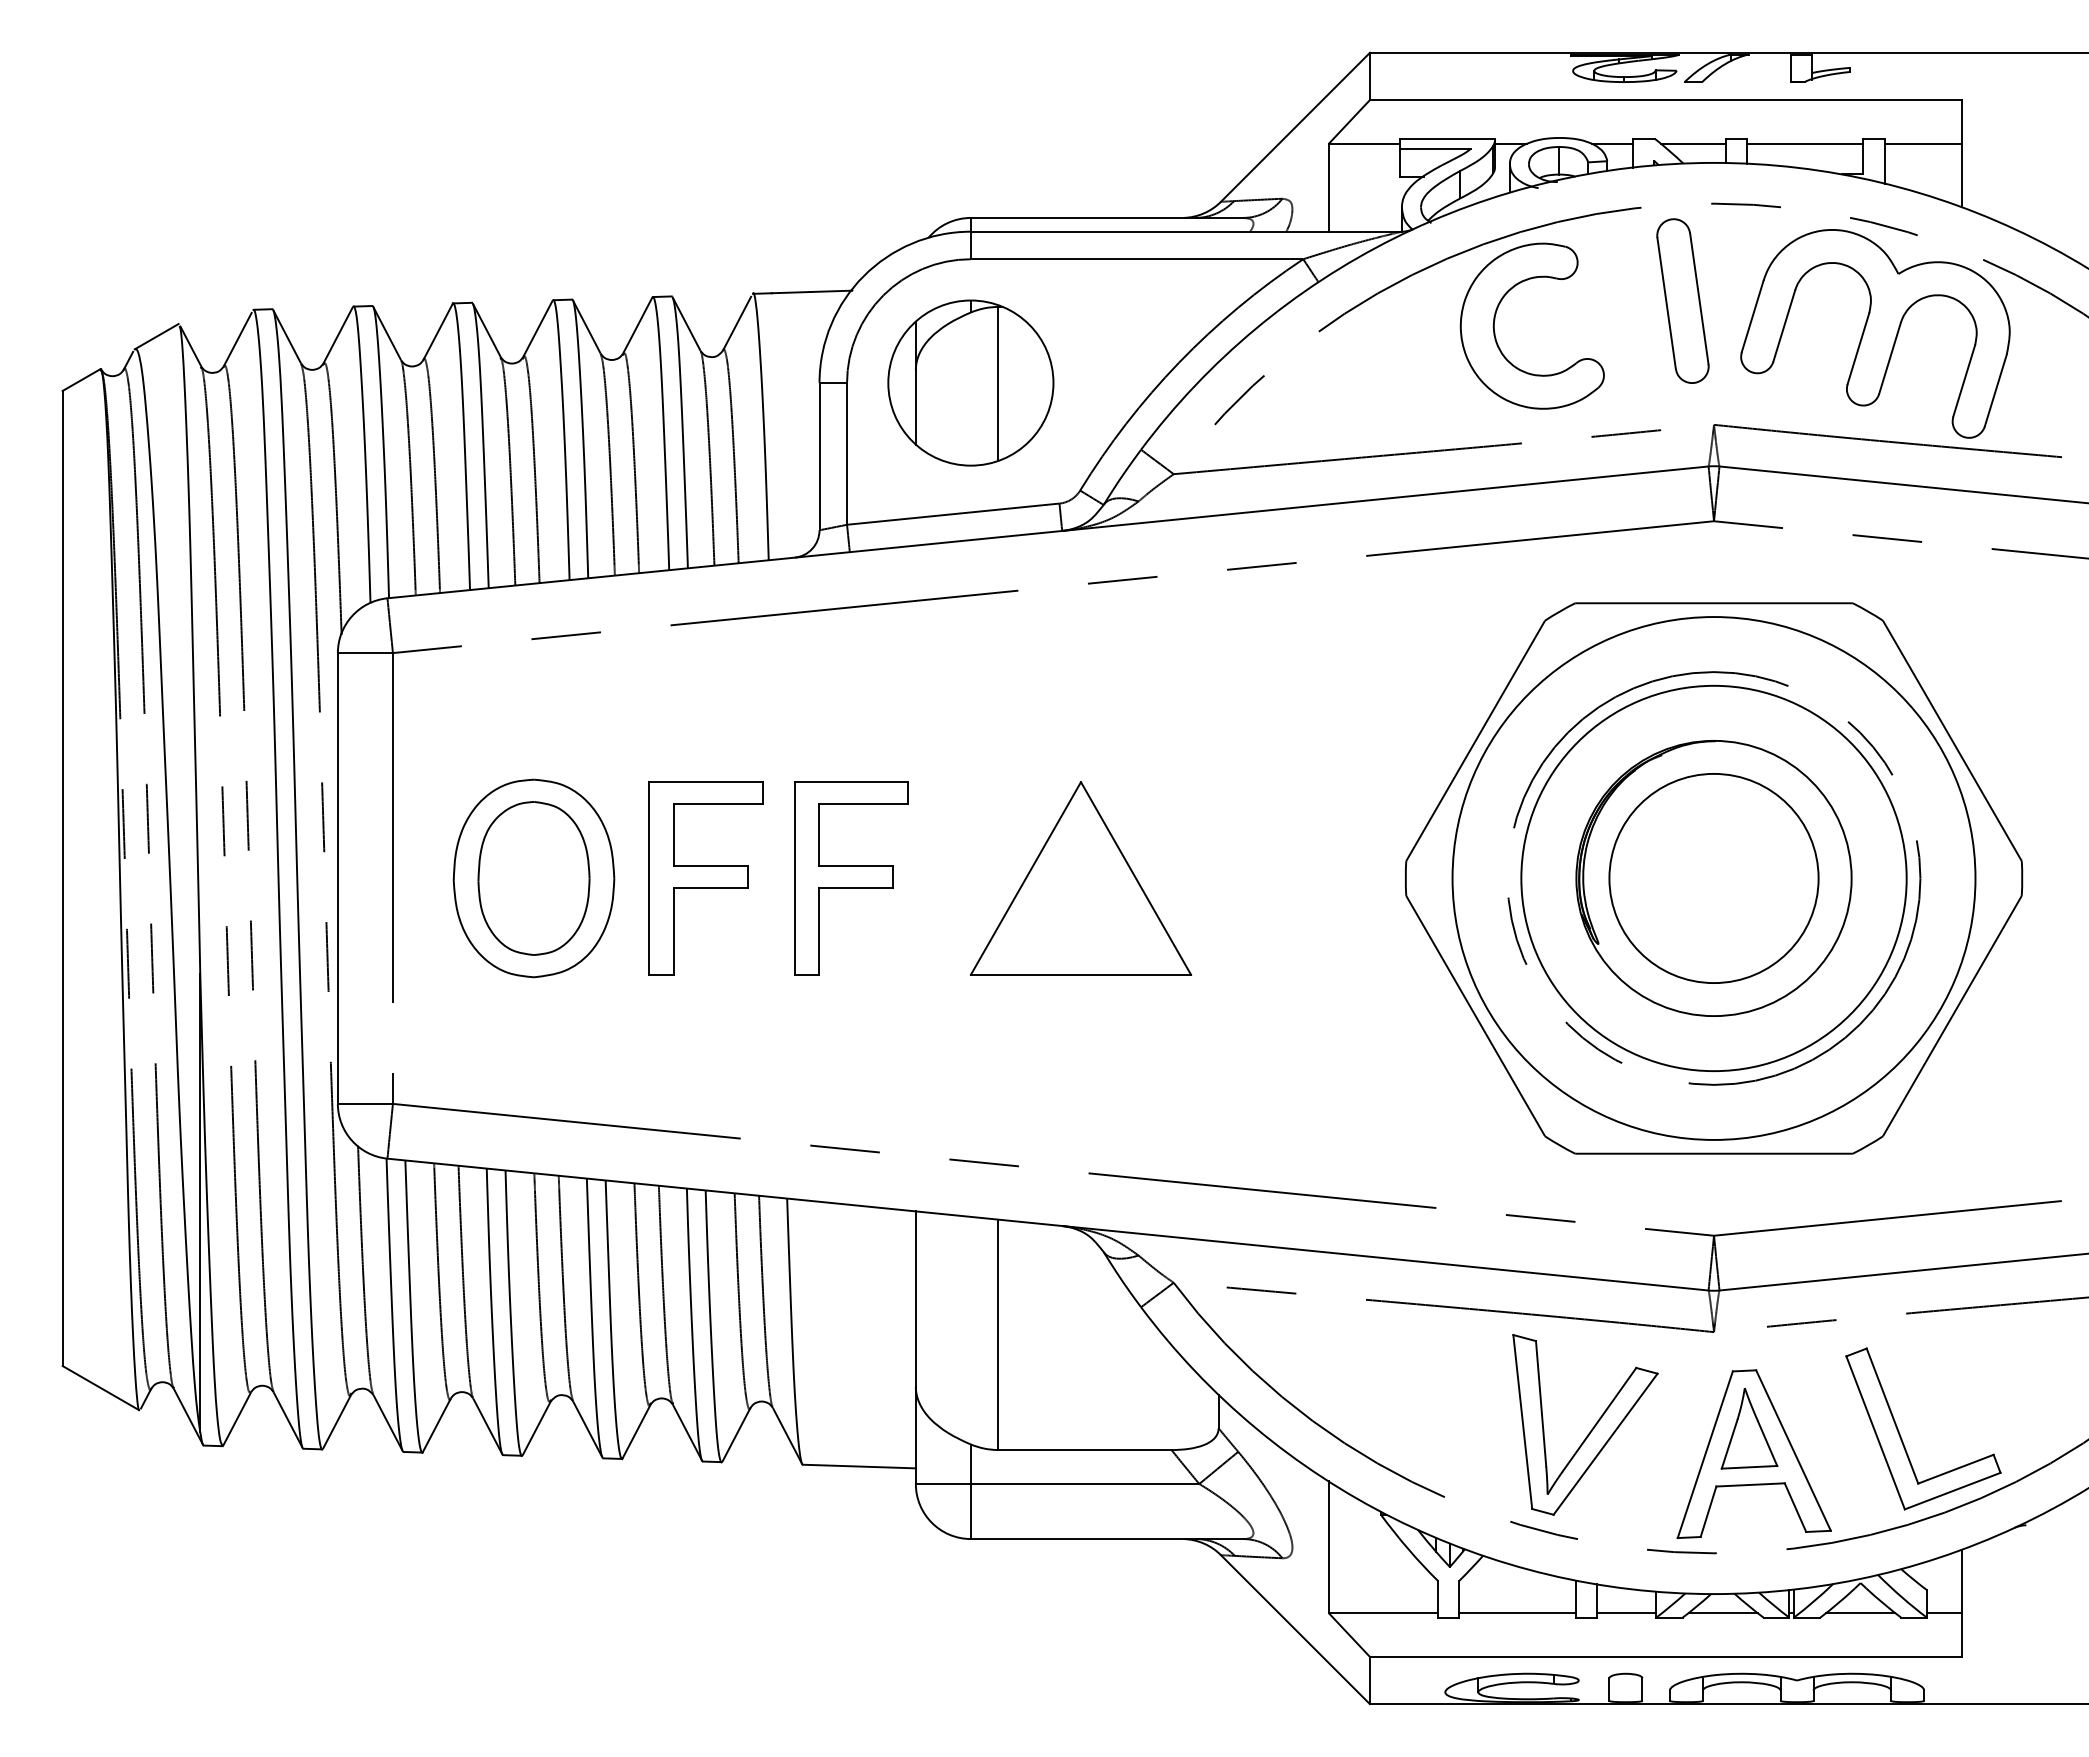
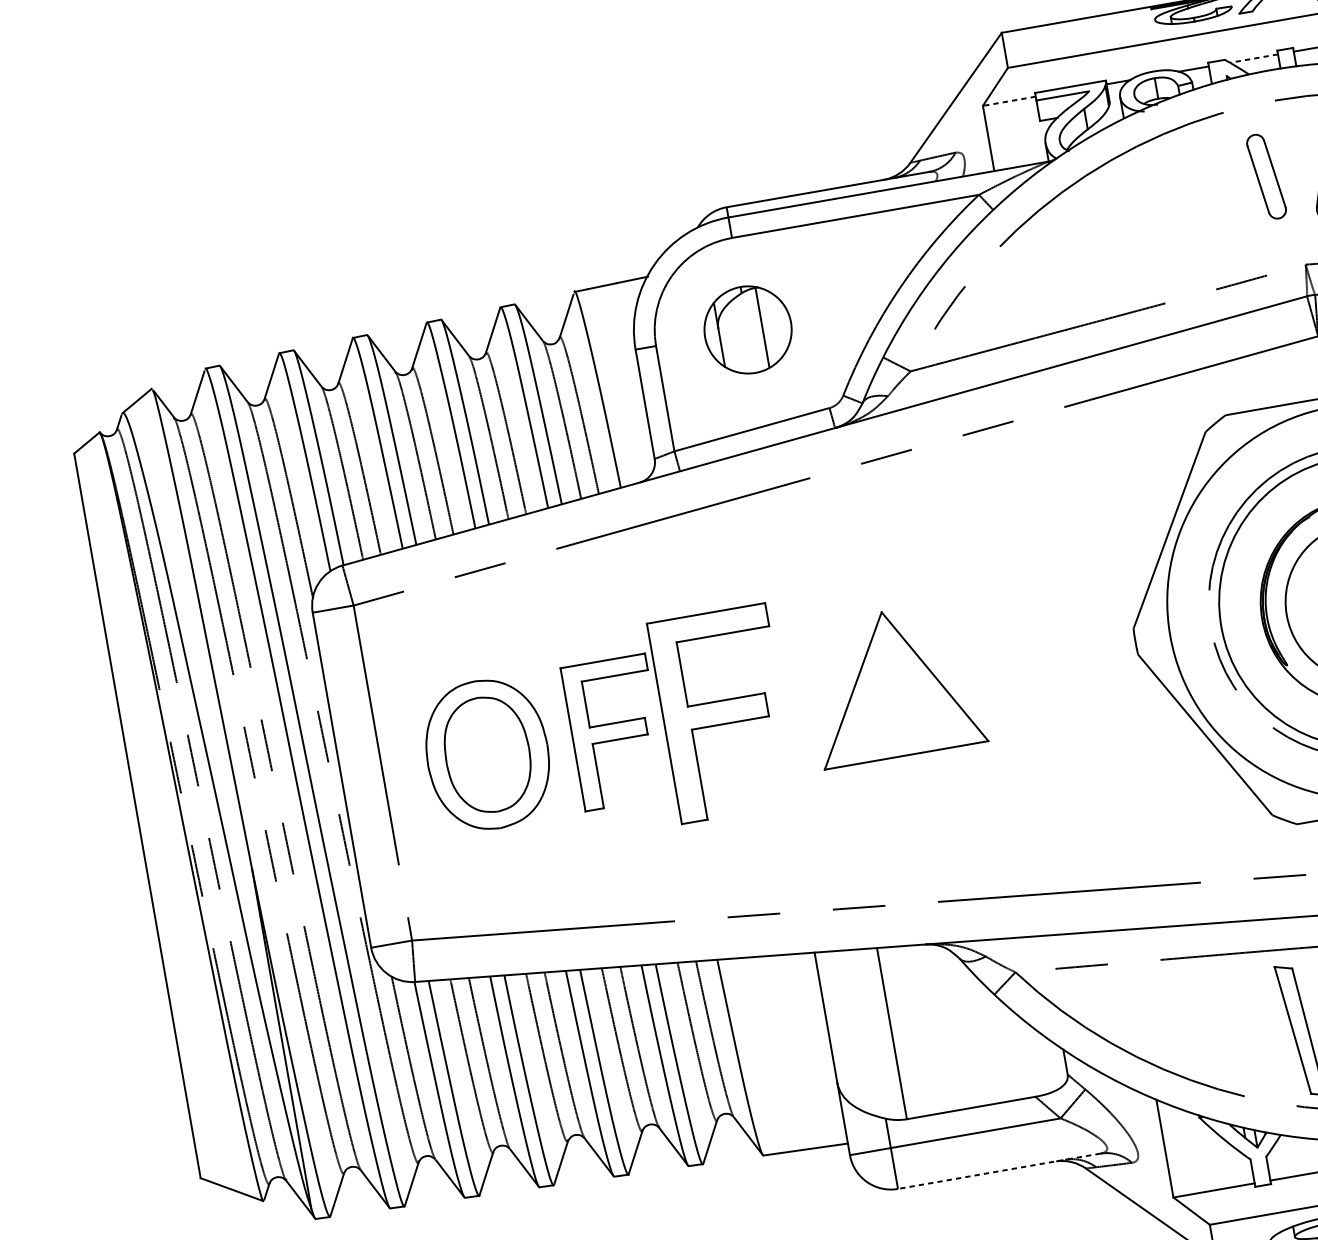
line: (1364, 143) -> (1009, 100), solid -> dashed
line: (1693, 143) -> (1253, 58), solid -> dashed
part: (1682, 300) -> (1266, 176), size x0.7
part: (1495, 320) -> (1129, 215), removed
part: (970, 382) -> (747, 329), size x0.7
part: (851, 878) -> (723, 713), size x1.4
line: (1106, 1539) -> (998, 1171), solid -> dashed

